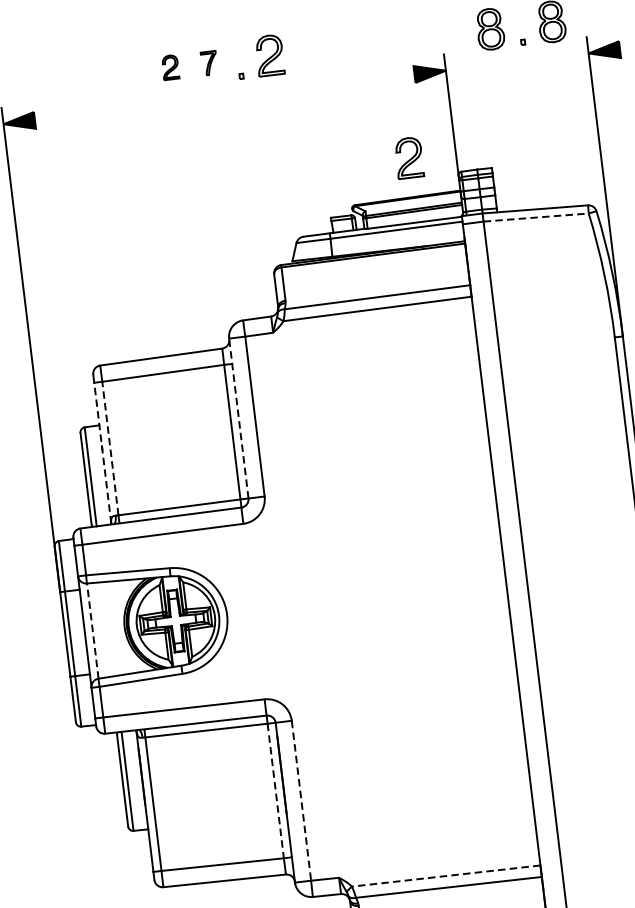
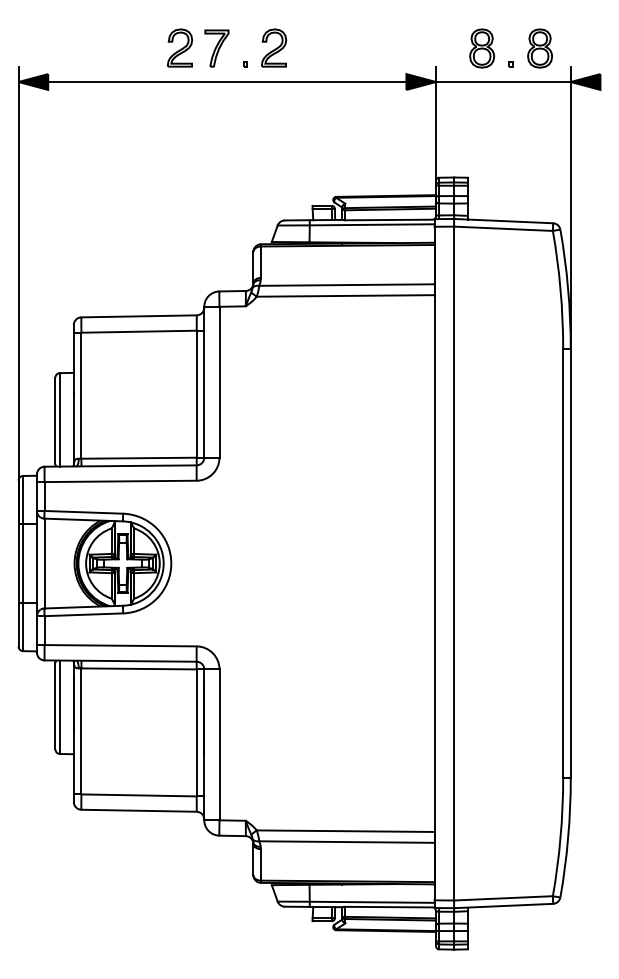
line: (517, 62) -> (503, 82), added
part: (208, 63) -> (216, 48), size x1.67
part: (170, 66) -> (180, 47), size x1.67
line: (224, 97) -> (227, 82), added
part: (409, 157) -> (392, 158), removed
line: (536, 217) -> (503, 228), dashed -> solid
line: (238, 417) -> (204, 381), dashed -> solid
line: (110, 448) -> (81, 395), dashed -> solid
line: (102, 452) -> (73, 398), dashed -> solid
line: (92, 631) -> (44, 563), dashed -> solid
line: (275, 790) -> (196, 732), dashed -> solid
line: (301, 801) -> (219, 745), dashed -> solid
line: (446, 876) -> (345, 831), dashed -> solid

